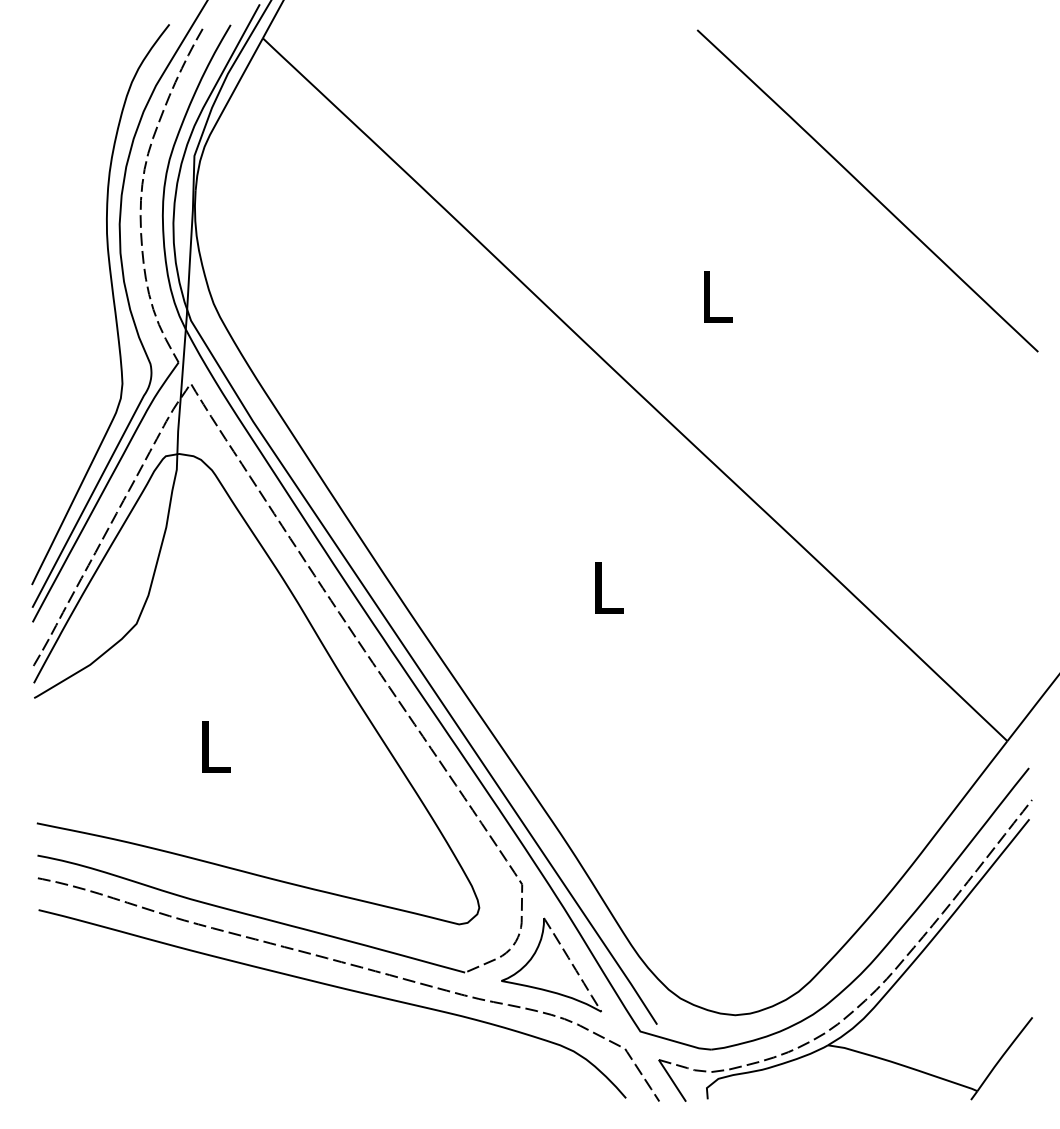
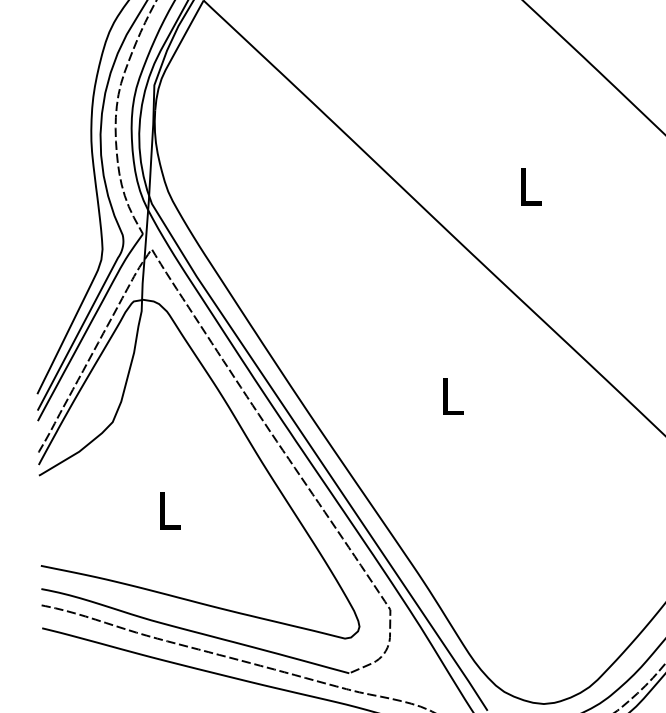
part: (566, 956) -> (422, 661), removed

